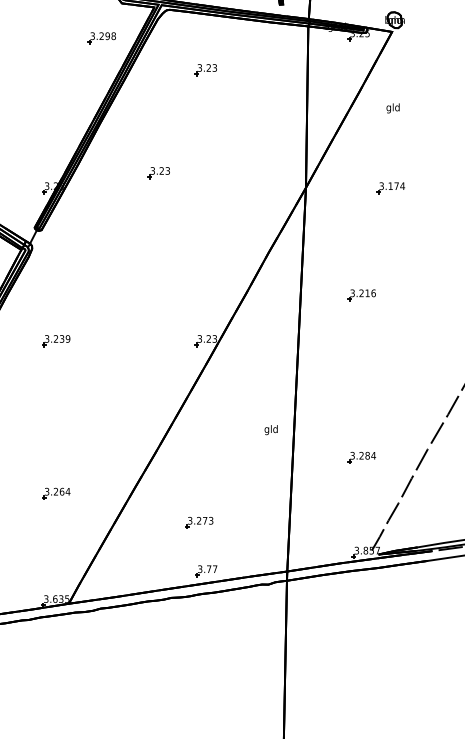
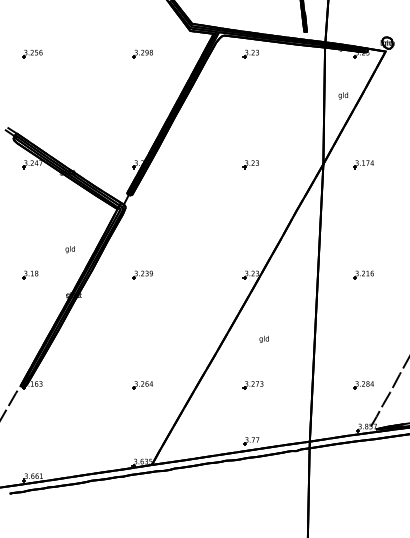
part: (101, 37) -> (142, 53), moved
part: (205, 69) -> (250, 53), moved
text: (391, 107) -> (342, 95), moved
part: (158, 172) -> (250, 164), moved
part: (390, 188) -> (363, 164), moved
part: (361, 294) -> (363, 274), moved
text: (270, 428) -> (263, 338), moved
part: (361, 457) -> (363, 385), moved
part: (198, 522) -> (252, 385), moved

